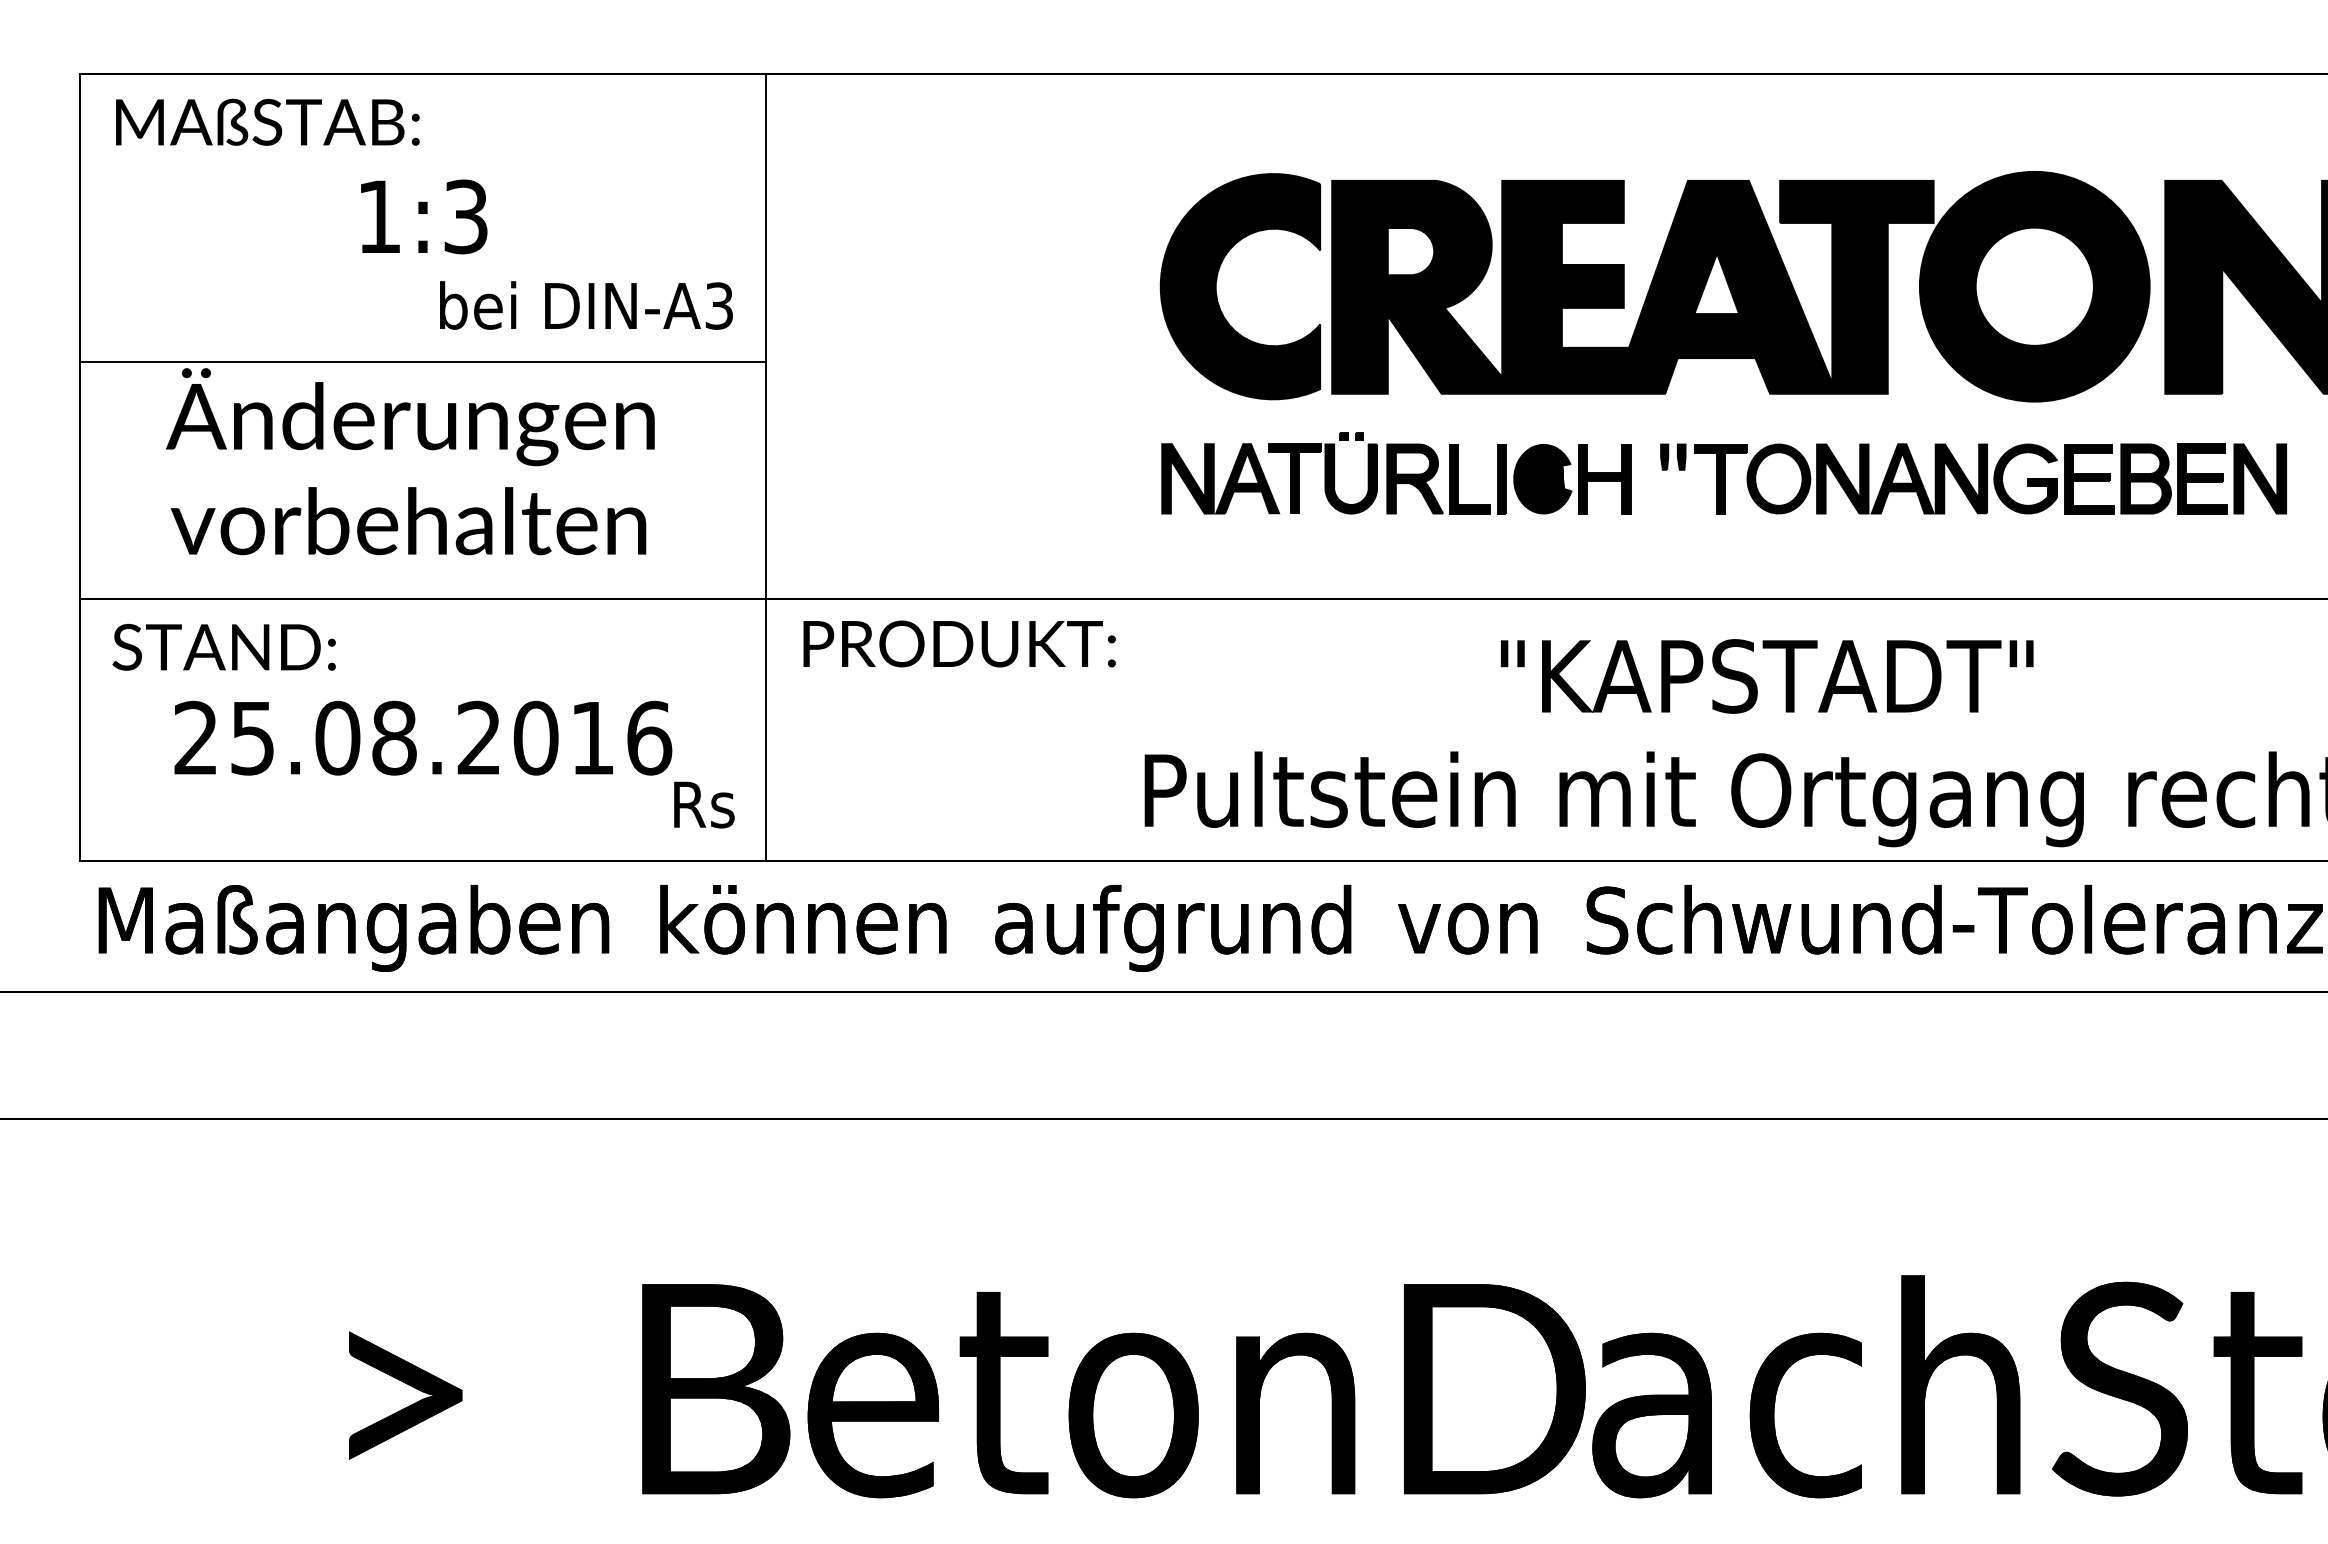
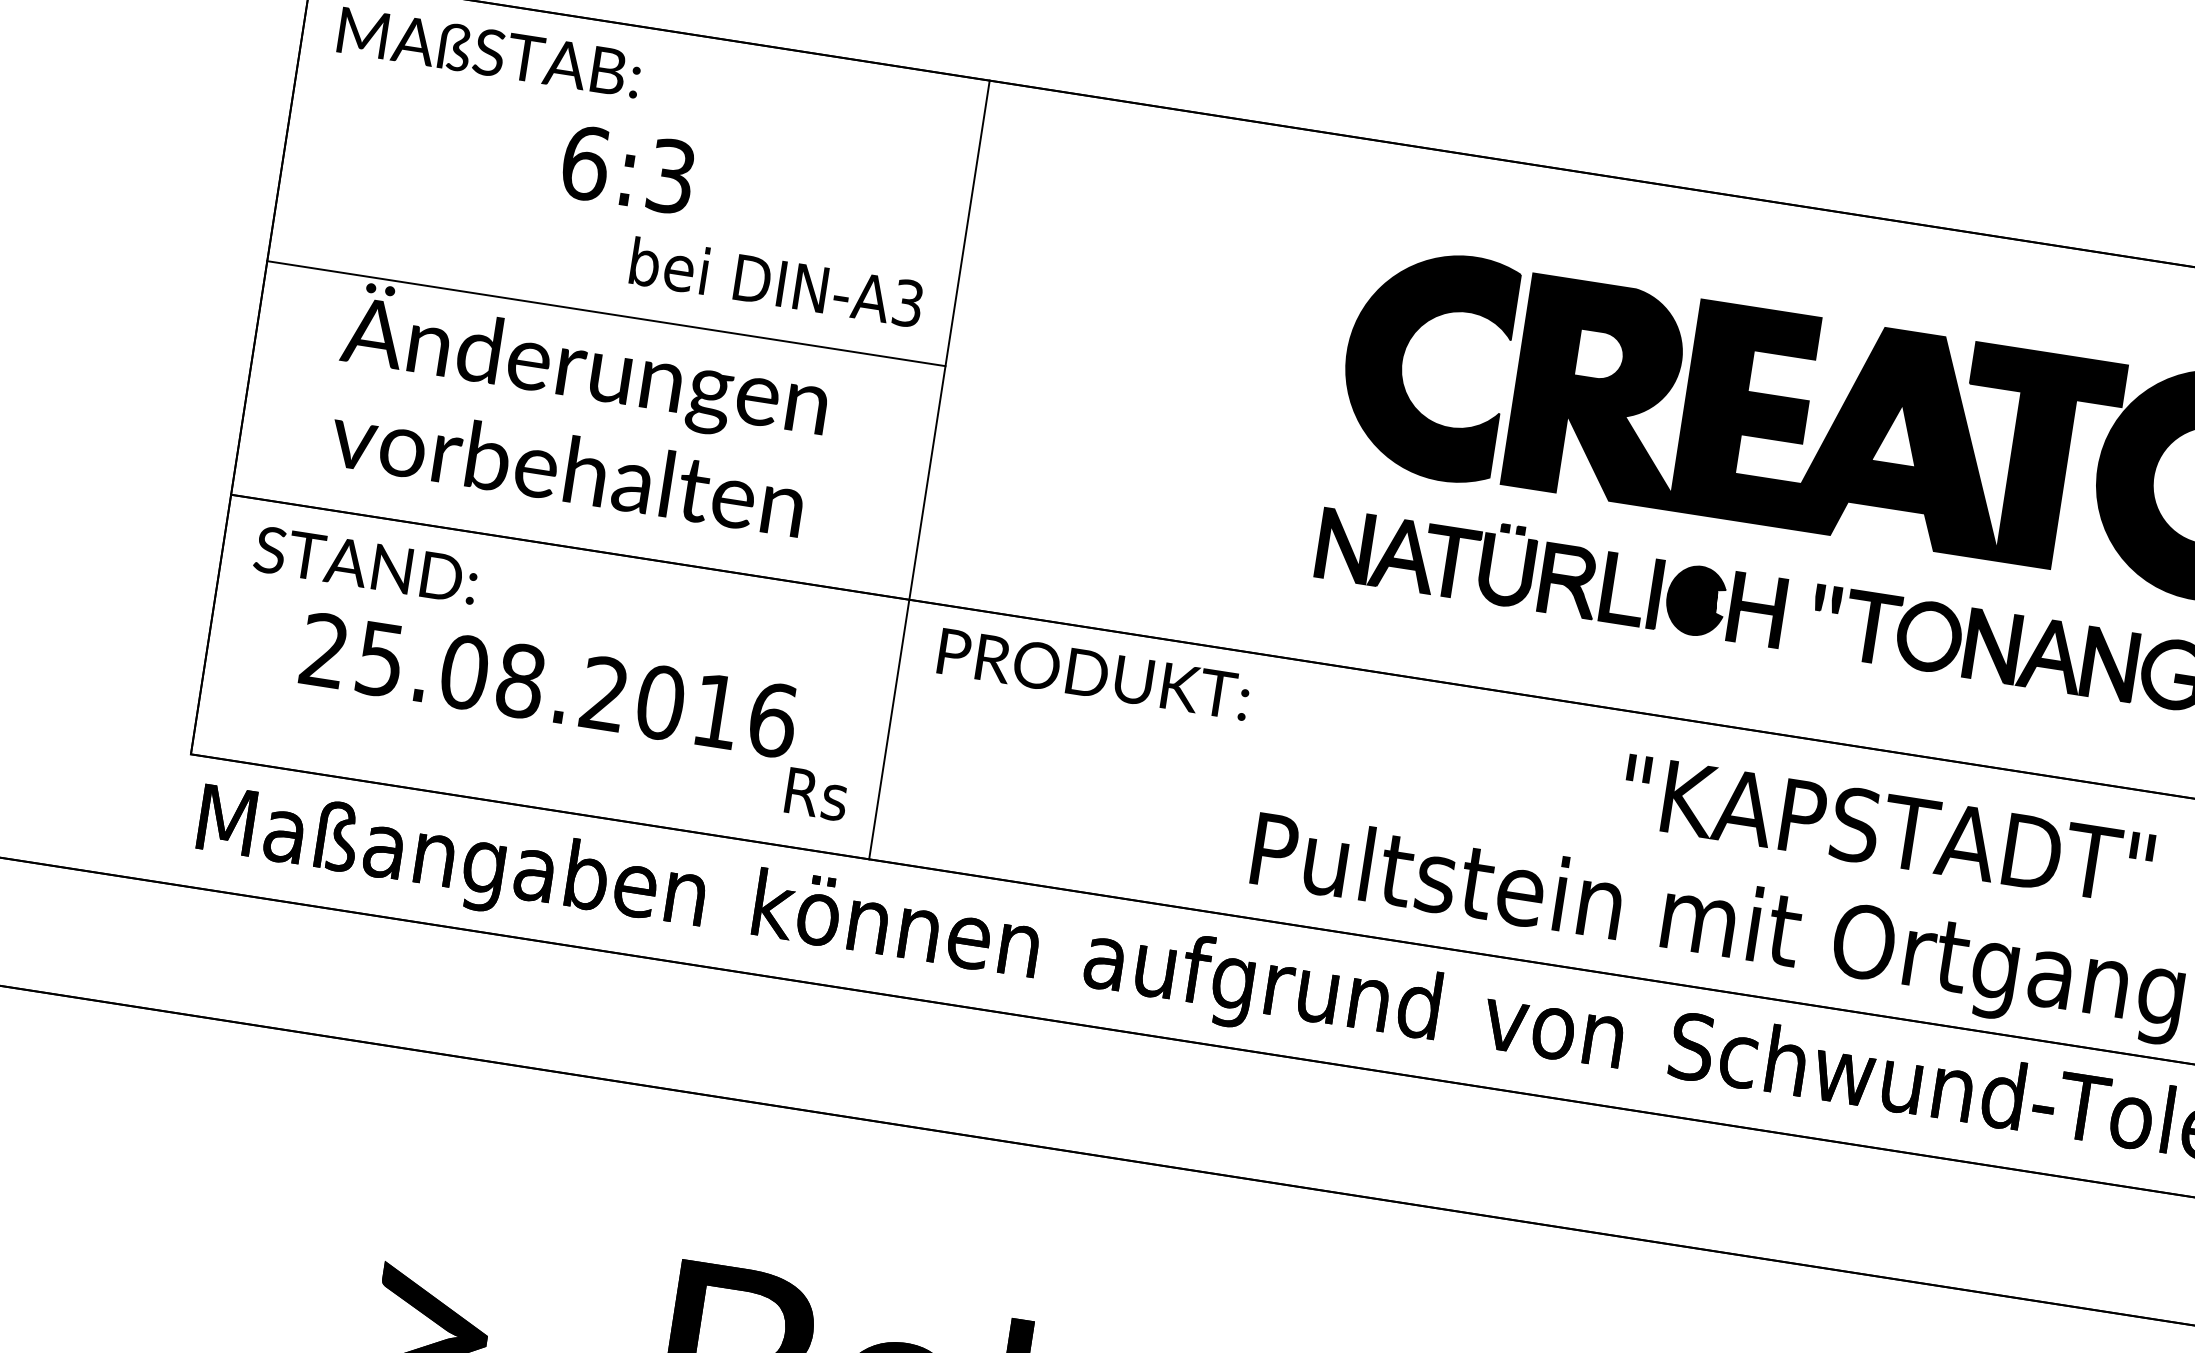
text: (379, 216) -> (585, 162), 1:3 -> 6:3

